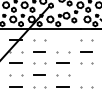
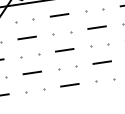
line: (62, 39) -> (58, 14), added
line: (86, 74) -> (102, 61), added

